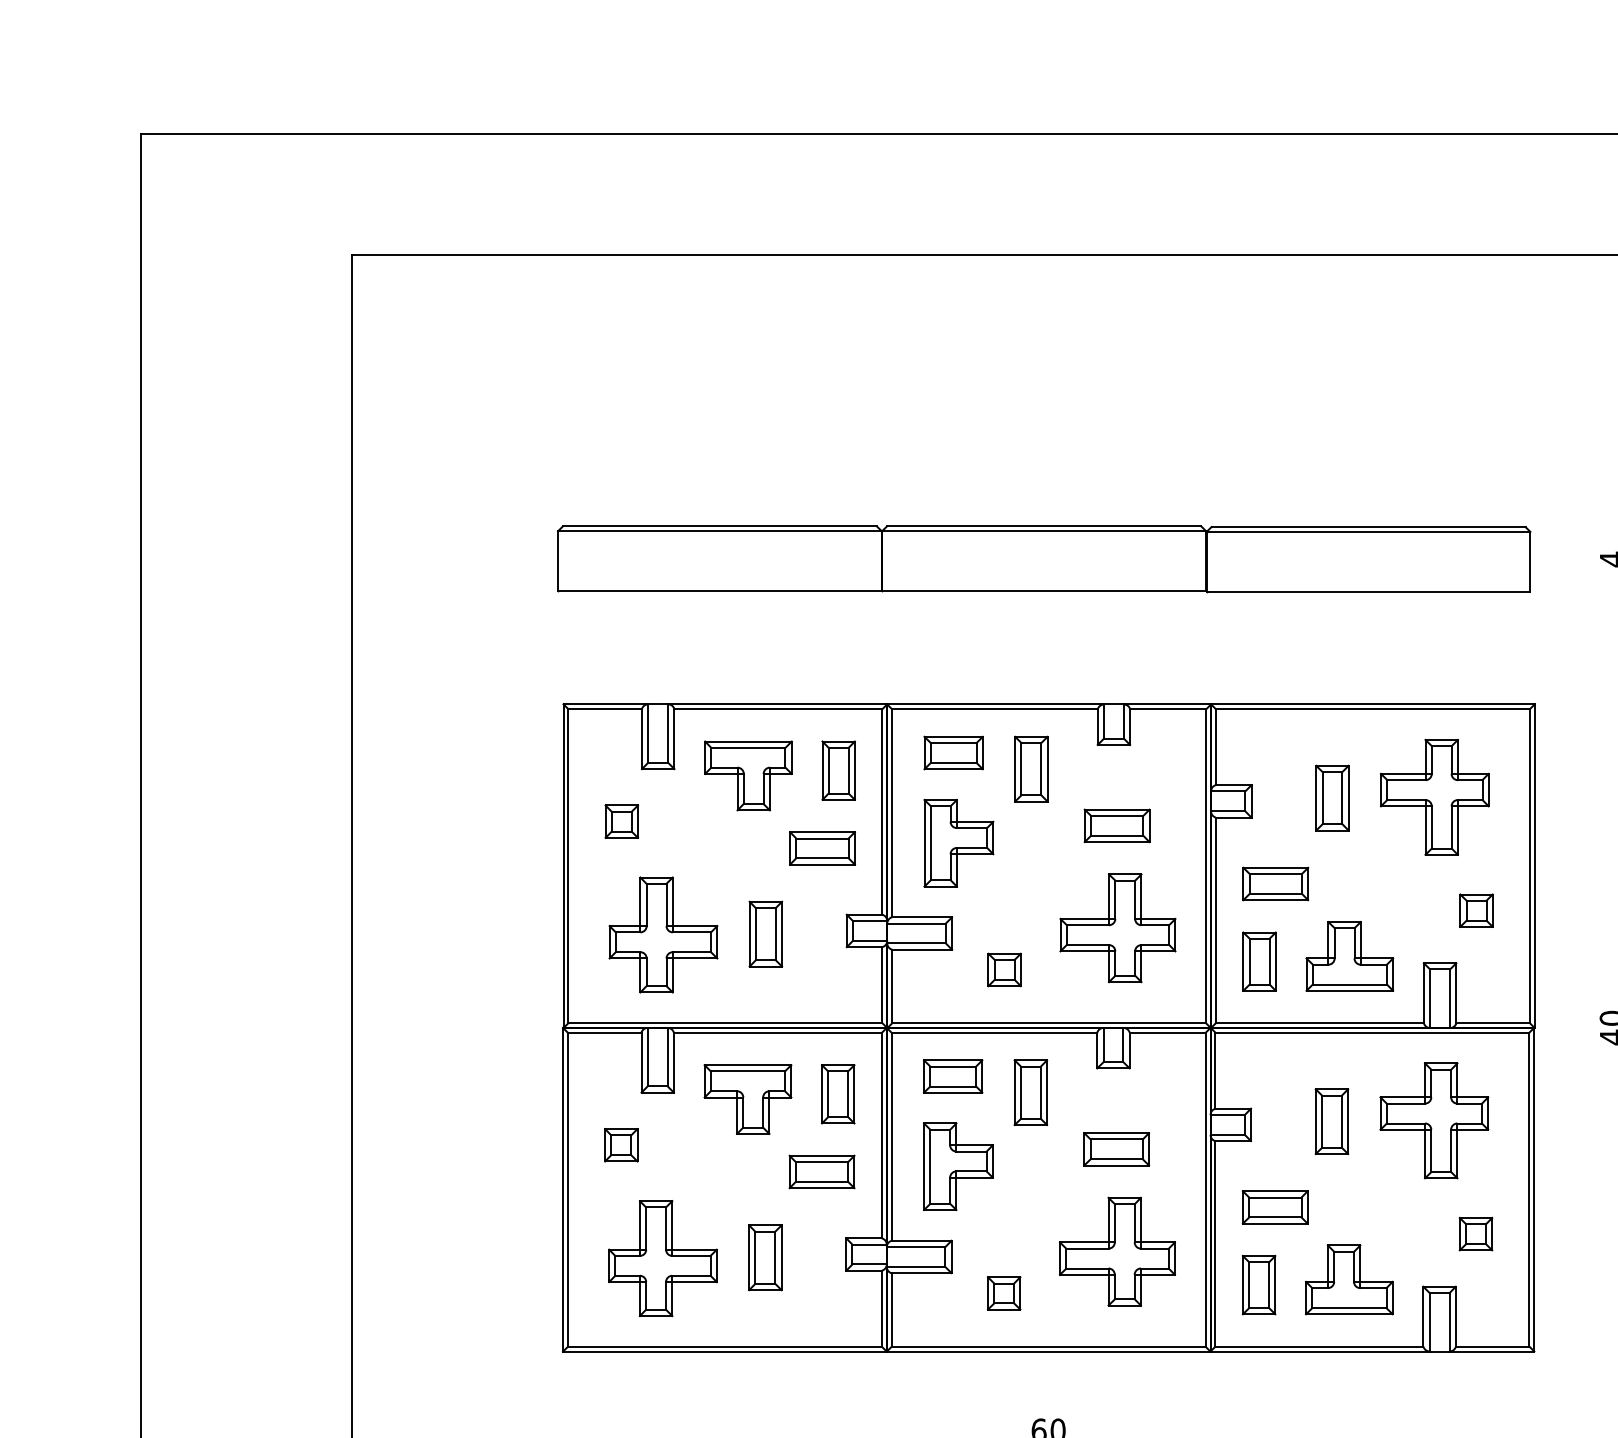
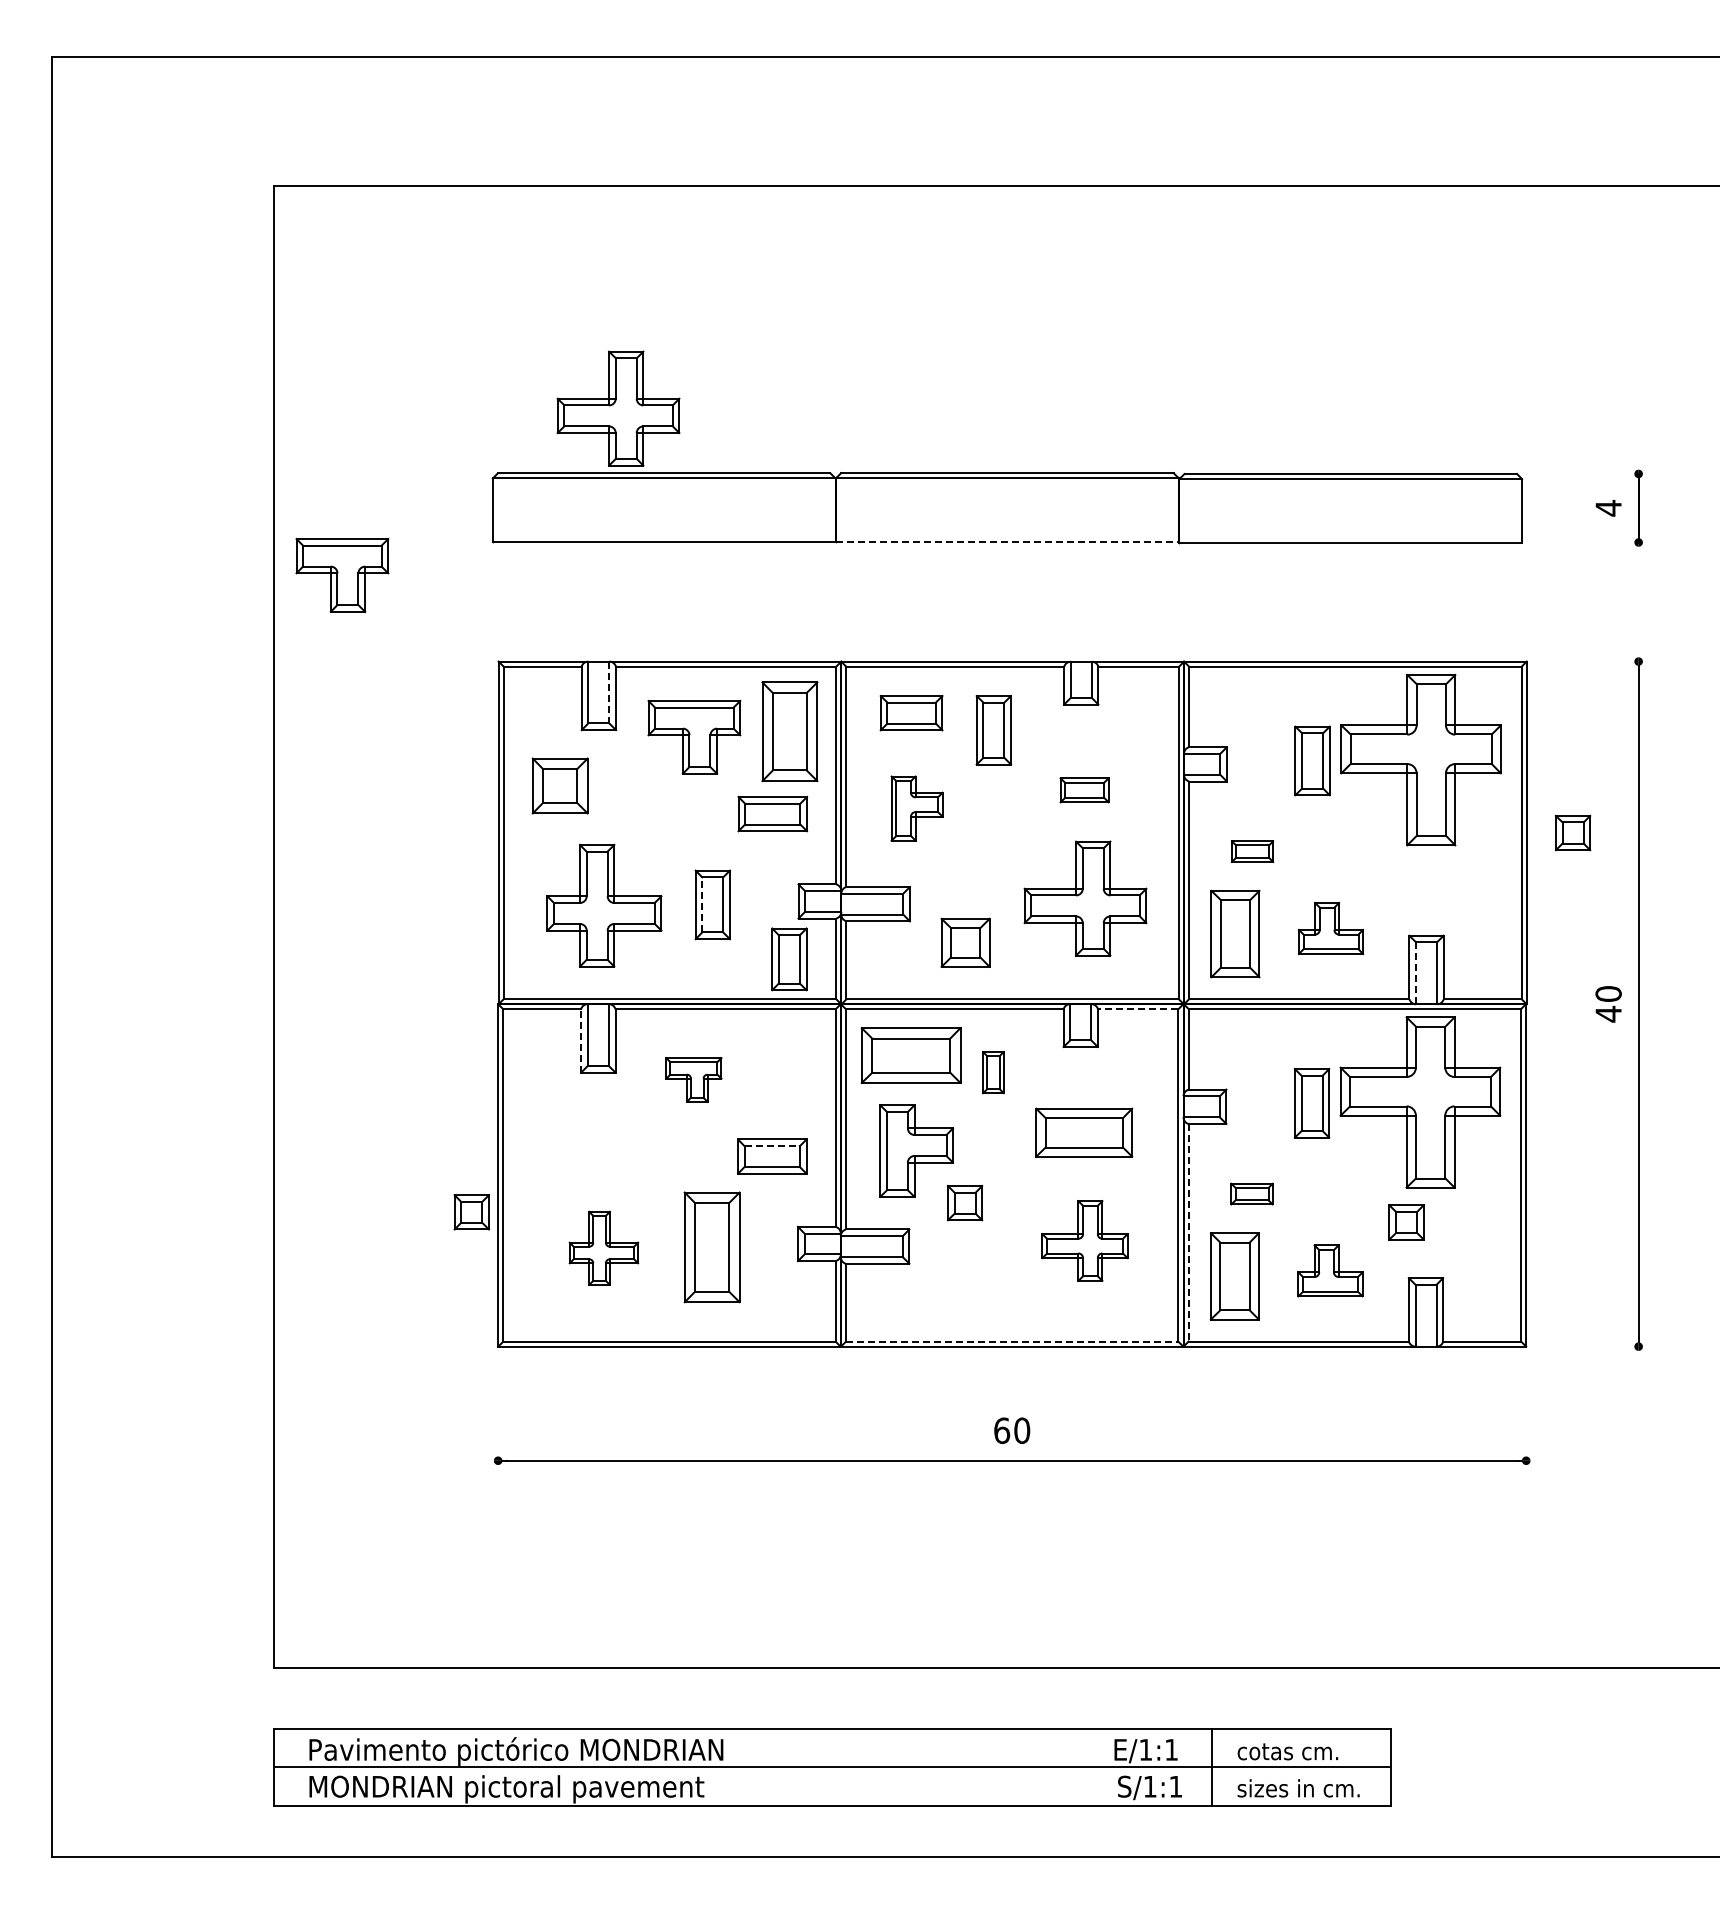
part: (676, 465) -> (618, 408), added
line: (1044, 590) -> (1007, 541), solid -> dashed
part: (416, 622) -> (342, 574), added
line: (668, 733) -> (609, 692), solid -> dashed
part: (838, 770) -> (789, 731), size x1.6
part: (1434, 796) -> (1420, 759), size x1.4
part: (621, 821) -> (560, 785), size x1.6
part: (1116, 826) -> (1084, 790), size x0.7
part: (958, 843) -> (916, 808), size x0.7
part: (1275, 883) -> (1252, 851), size x0.6
part: (1475, 910) -> (1572, 832), moved
line: (756, 933) -> (702, 904), solid -> dashed
part: (1349, 956) -> (1330, 928), size x0.7
part: (1259, 961) -> (1235, 933), size x1.4
part: (1004, 969) -> (965, 942), size x1.4
line: (1430, 998) -> (1416, 972), solid -> dashed
line: (1167, 1032) -> (1137, 1009), solid -> dashed
line: (641, 1062) -> (581, 1040), solid -> dashed
part: (952, 1076) -> (910, 1055), size x1.6
part: (1031, 1092) -> (993, 1072), size x0.6
part: (838, 1094) -> (789, 959), moved
part: (747, 1099) -> (693, 1079), size x0.6
part: (1434, 1120) -> (1420, 1102), size x1.4
part: (621, 1145) -> (471, 1212), moved
part: (1116, 1149) -> (1083, 1132), size x1.4
line: (822, 1162) -> (772, 1146), solid -> dashed
part: (1274, 1206) -> (1251, 1193), size x0.6
part: (1475, 1234) -> (1406, 1222), moved
line: (1215, 1243) -> (1188, 1232), solid -> dashed
part: (1116, 1251) -> (1084, 1240), size x0.7
part: (765, 1257) -> (712, 1247), size x1.6
part: (662, 1258) -> (603, 1248), size x0.6
part: (1349, 1279) -> (1330, 1270), size x0.7
part: (1258, 1285) -> (1234, 1276), size x1.4
part: (1003, 1293) -> (964, 1203), moved
line: (1048, 1346) -> (1012, 1341), solid -> dashed

